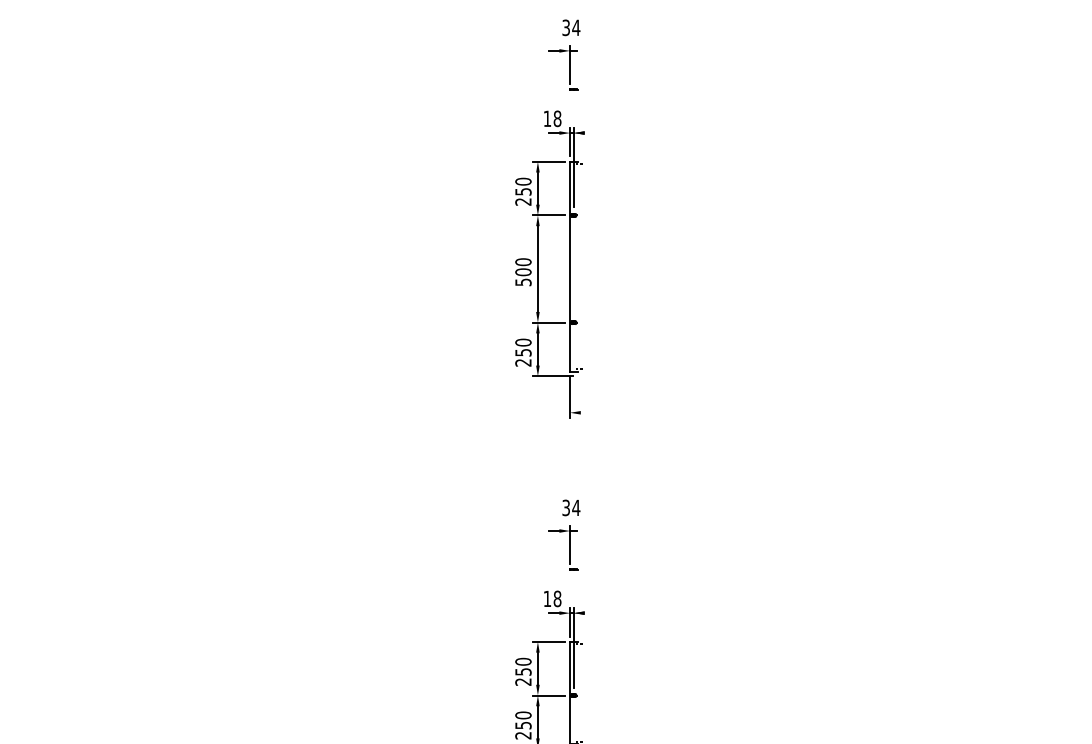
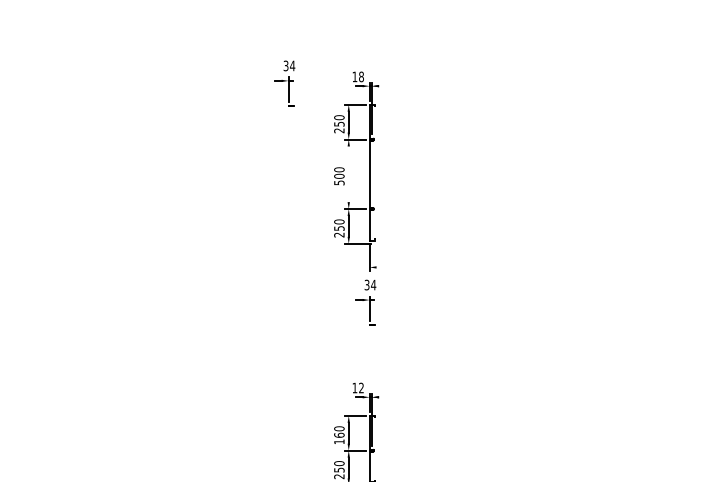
part: (563, 54) -> (284, 83), moved
line: (537, 269) -> (348, 174), removed
part: (563, 534) -> (365, 302), moved
text: (557, 598) -> (361, 387), 18 -> 12
text: (523, 676) -> (339, 438), 250 -> 160

